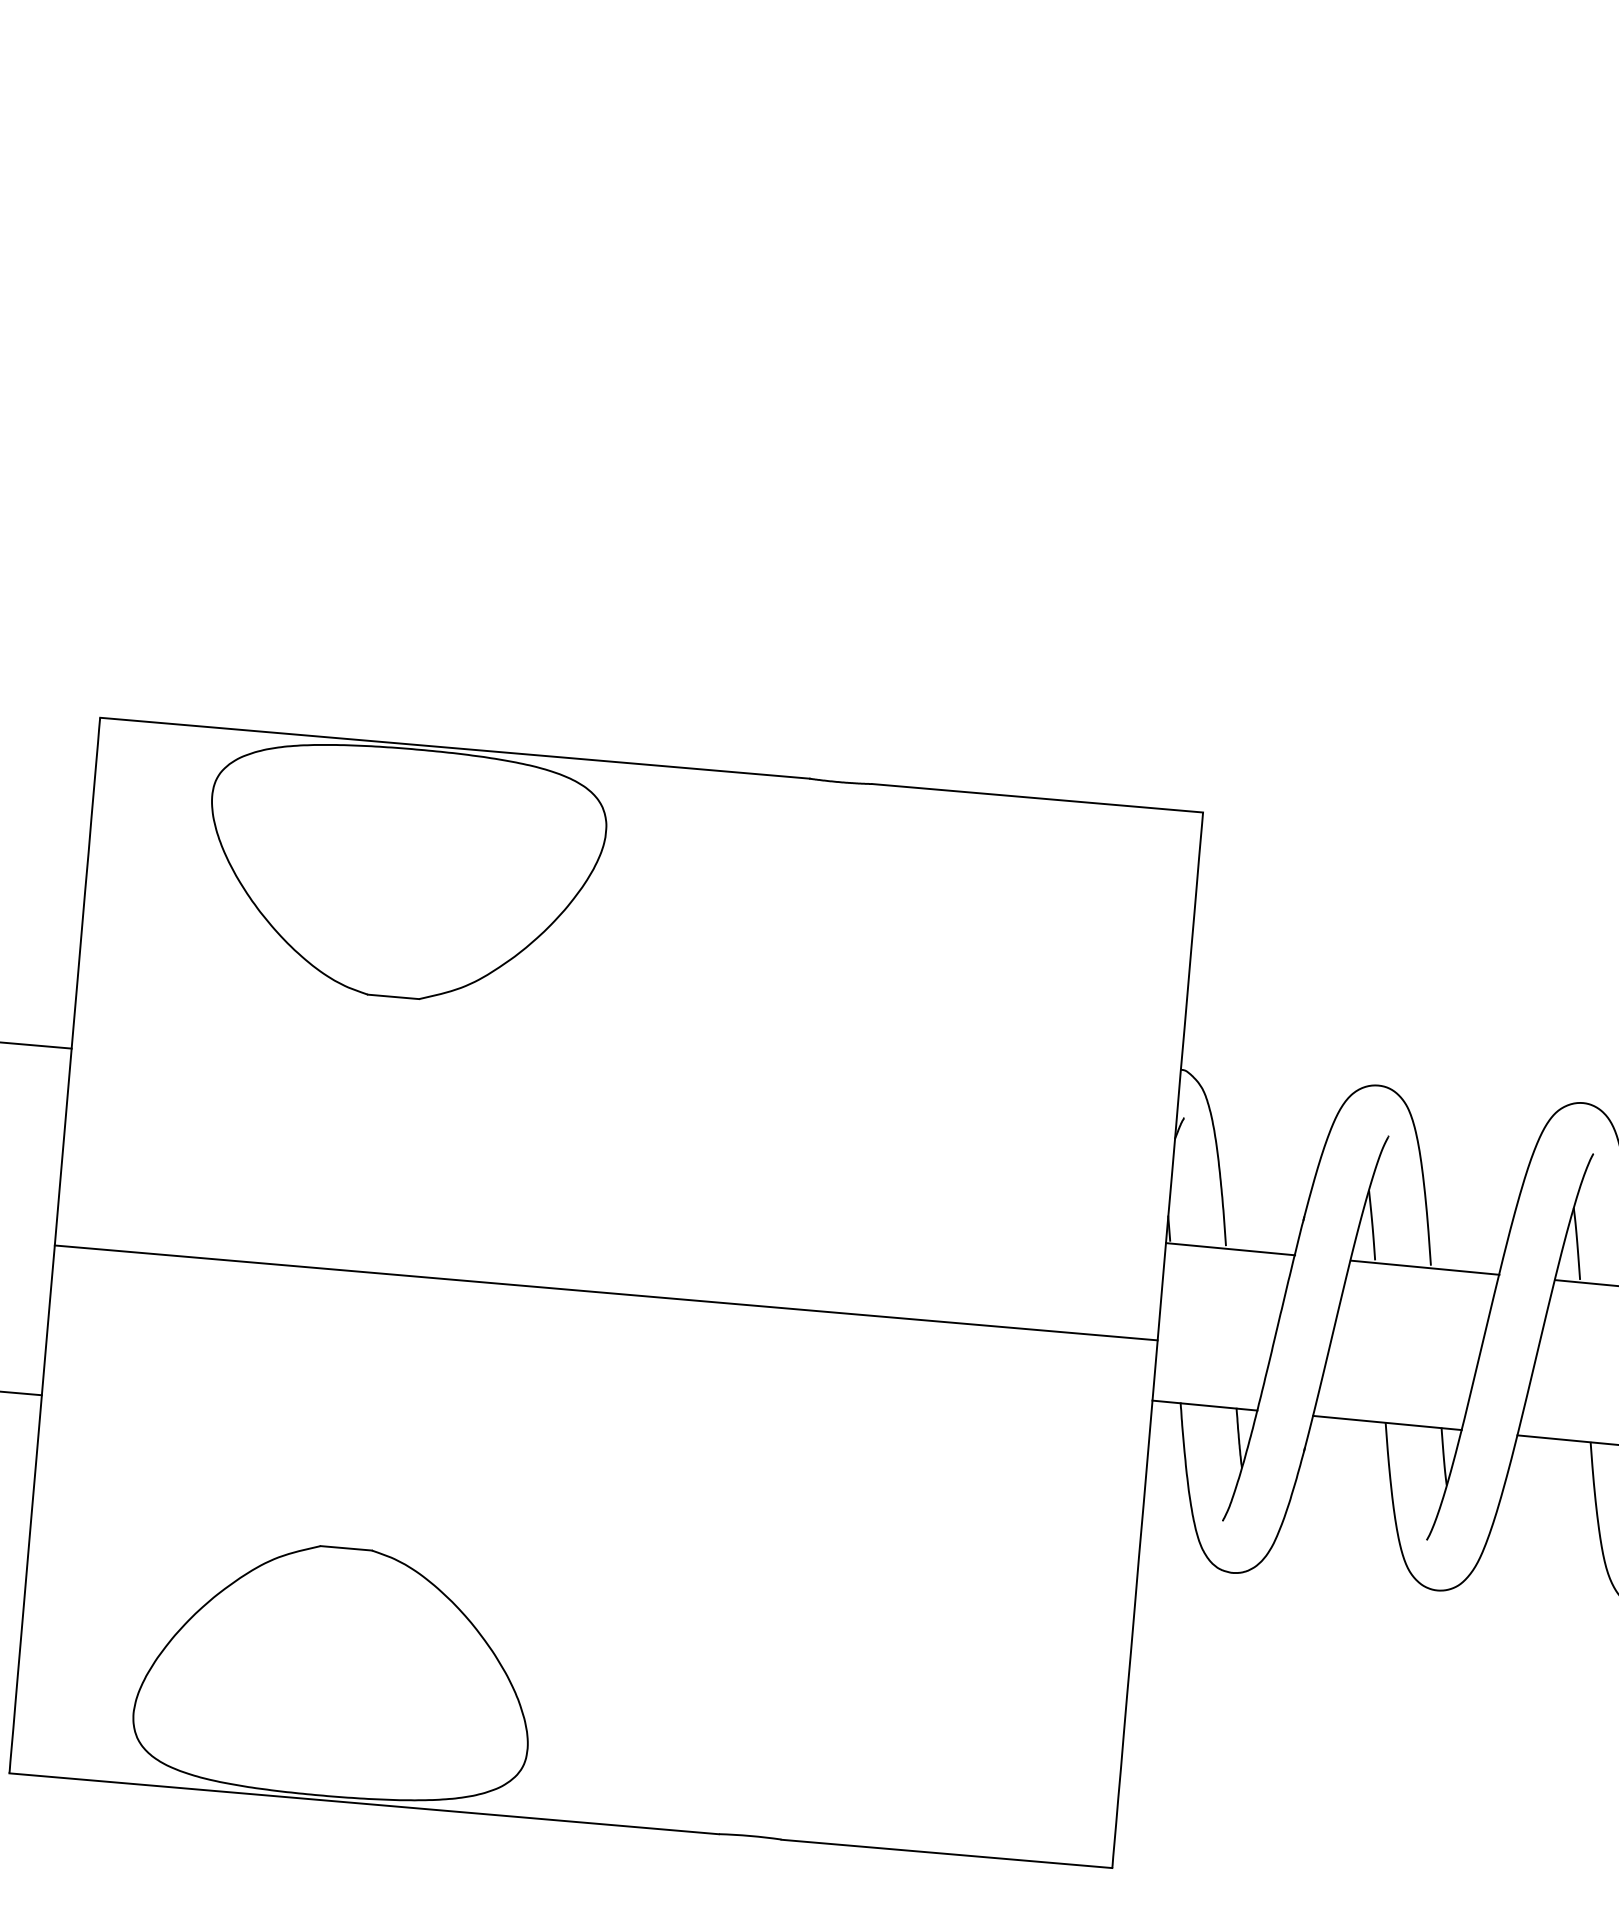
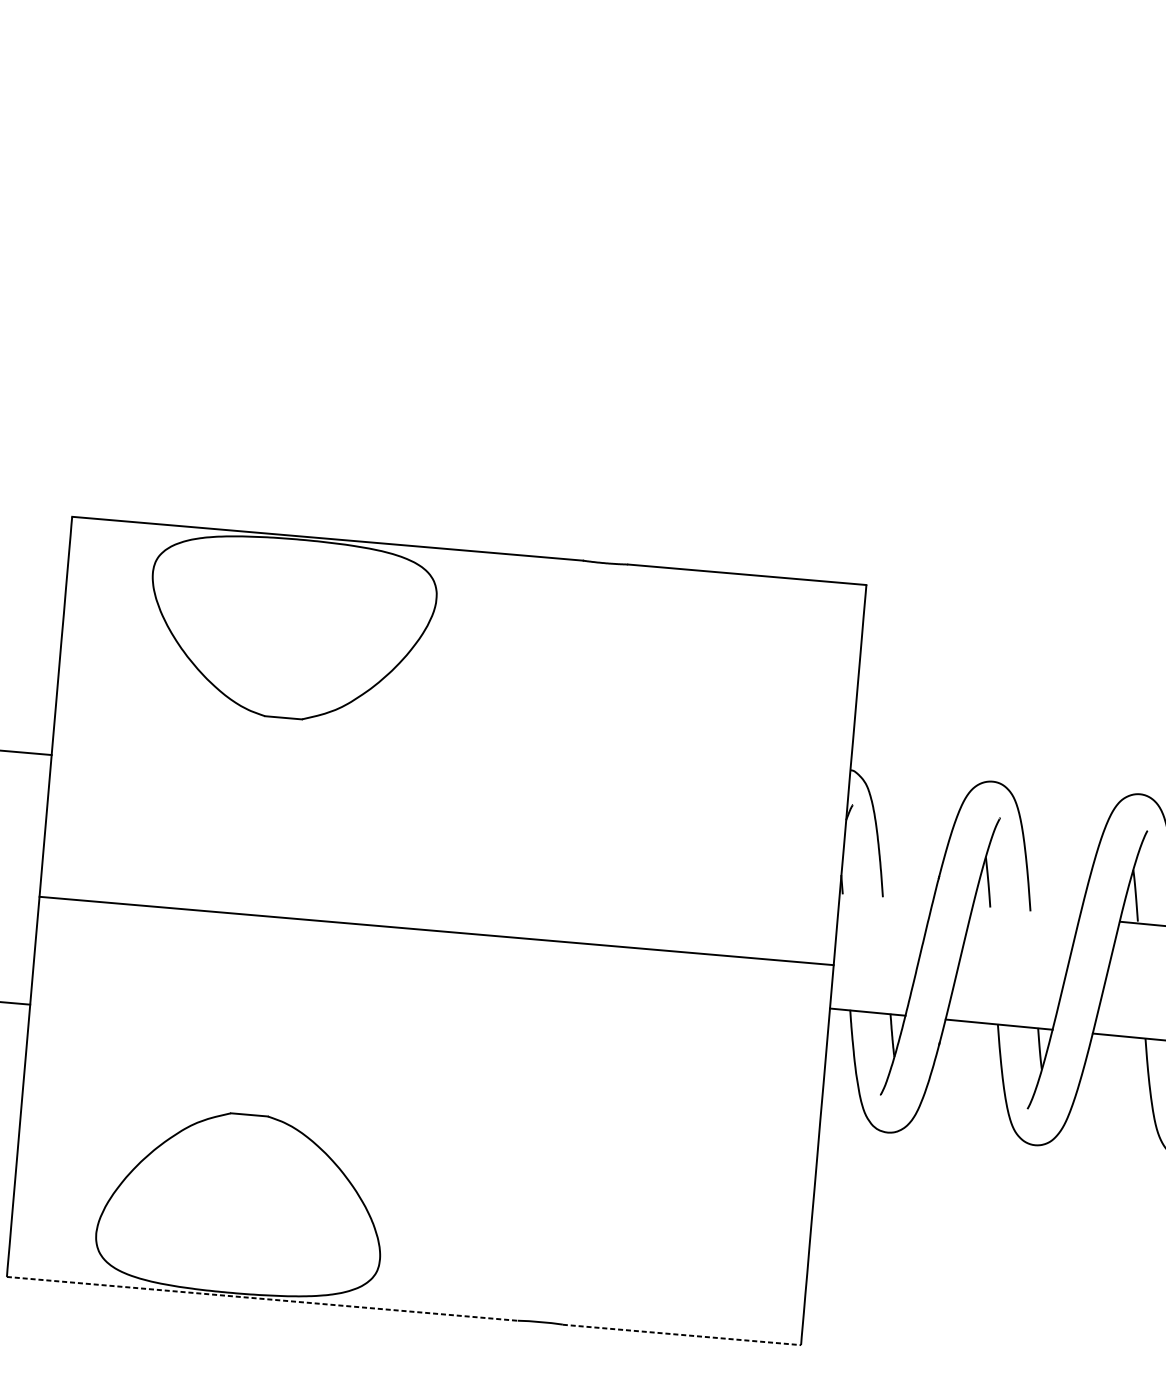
line: (1230, 1249) -> (886, 899), removed
line: (1424, 1267) -> (1025, 912), removed
line: (364, 1803) -> (262, 1298), solid -> dashed
line: (947, 1853) -> (682, 1334), solid -> dashed

